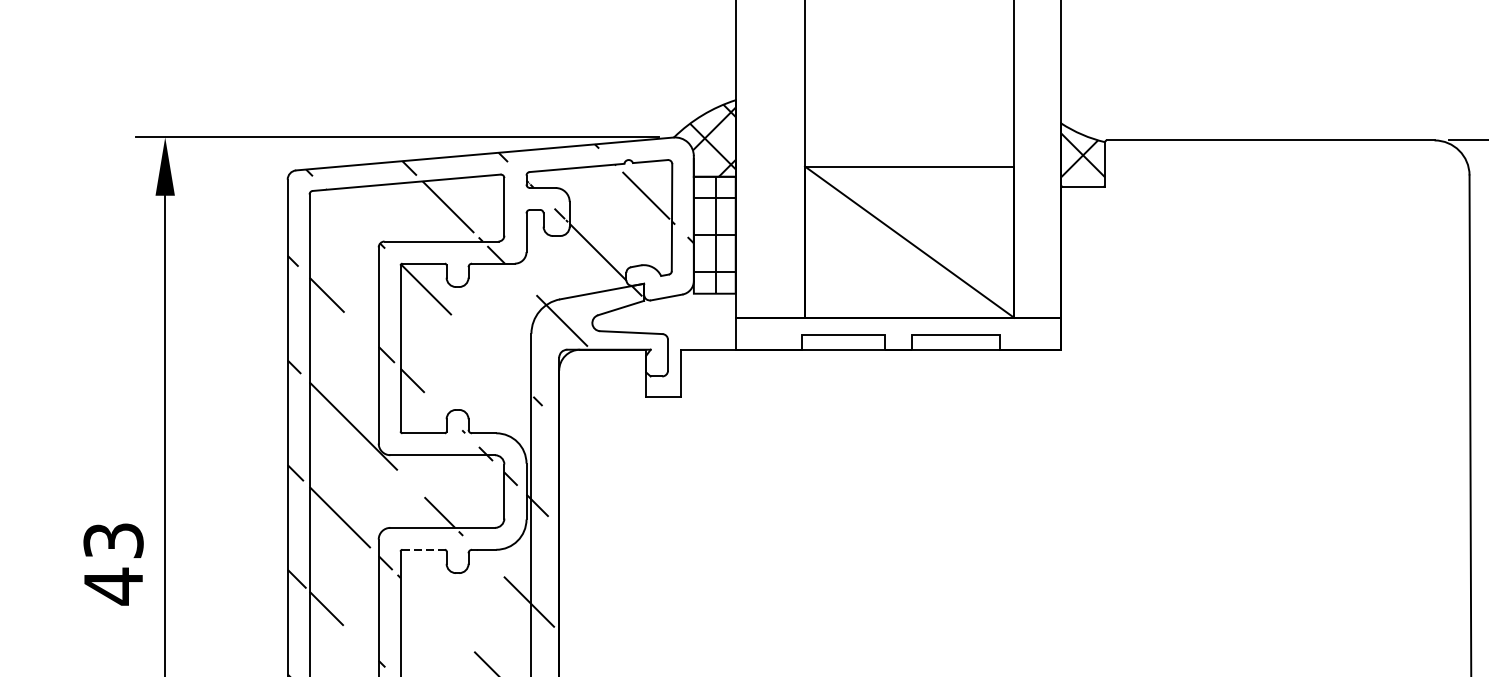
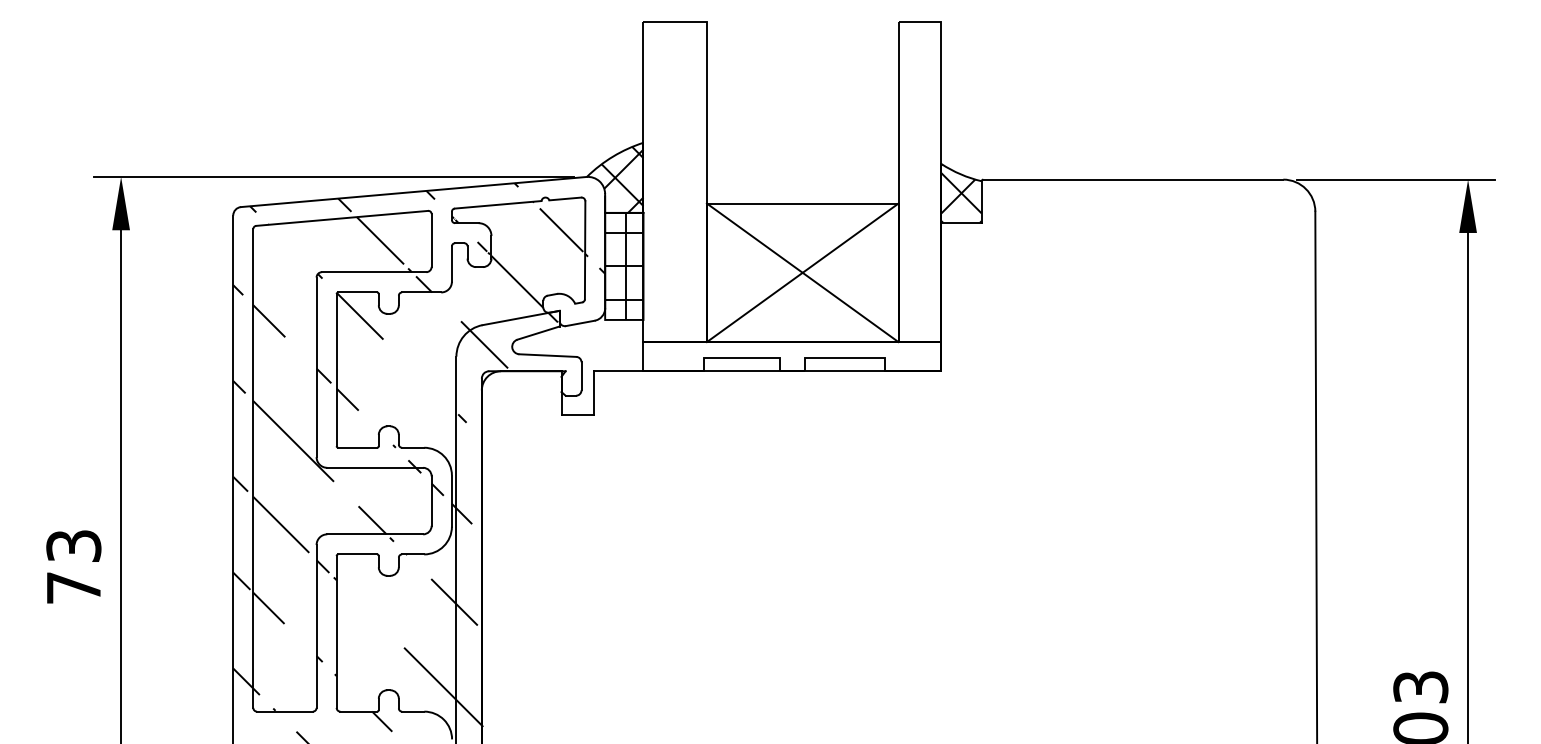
line: (909, 241) -> (802, 272), added
line: (424, 549) -> (358, 554), dashed -> solid
text: (113, 585) -> (73, 587), 43 -> 73

